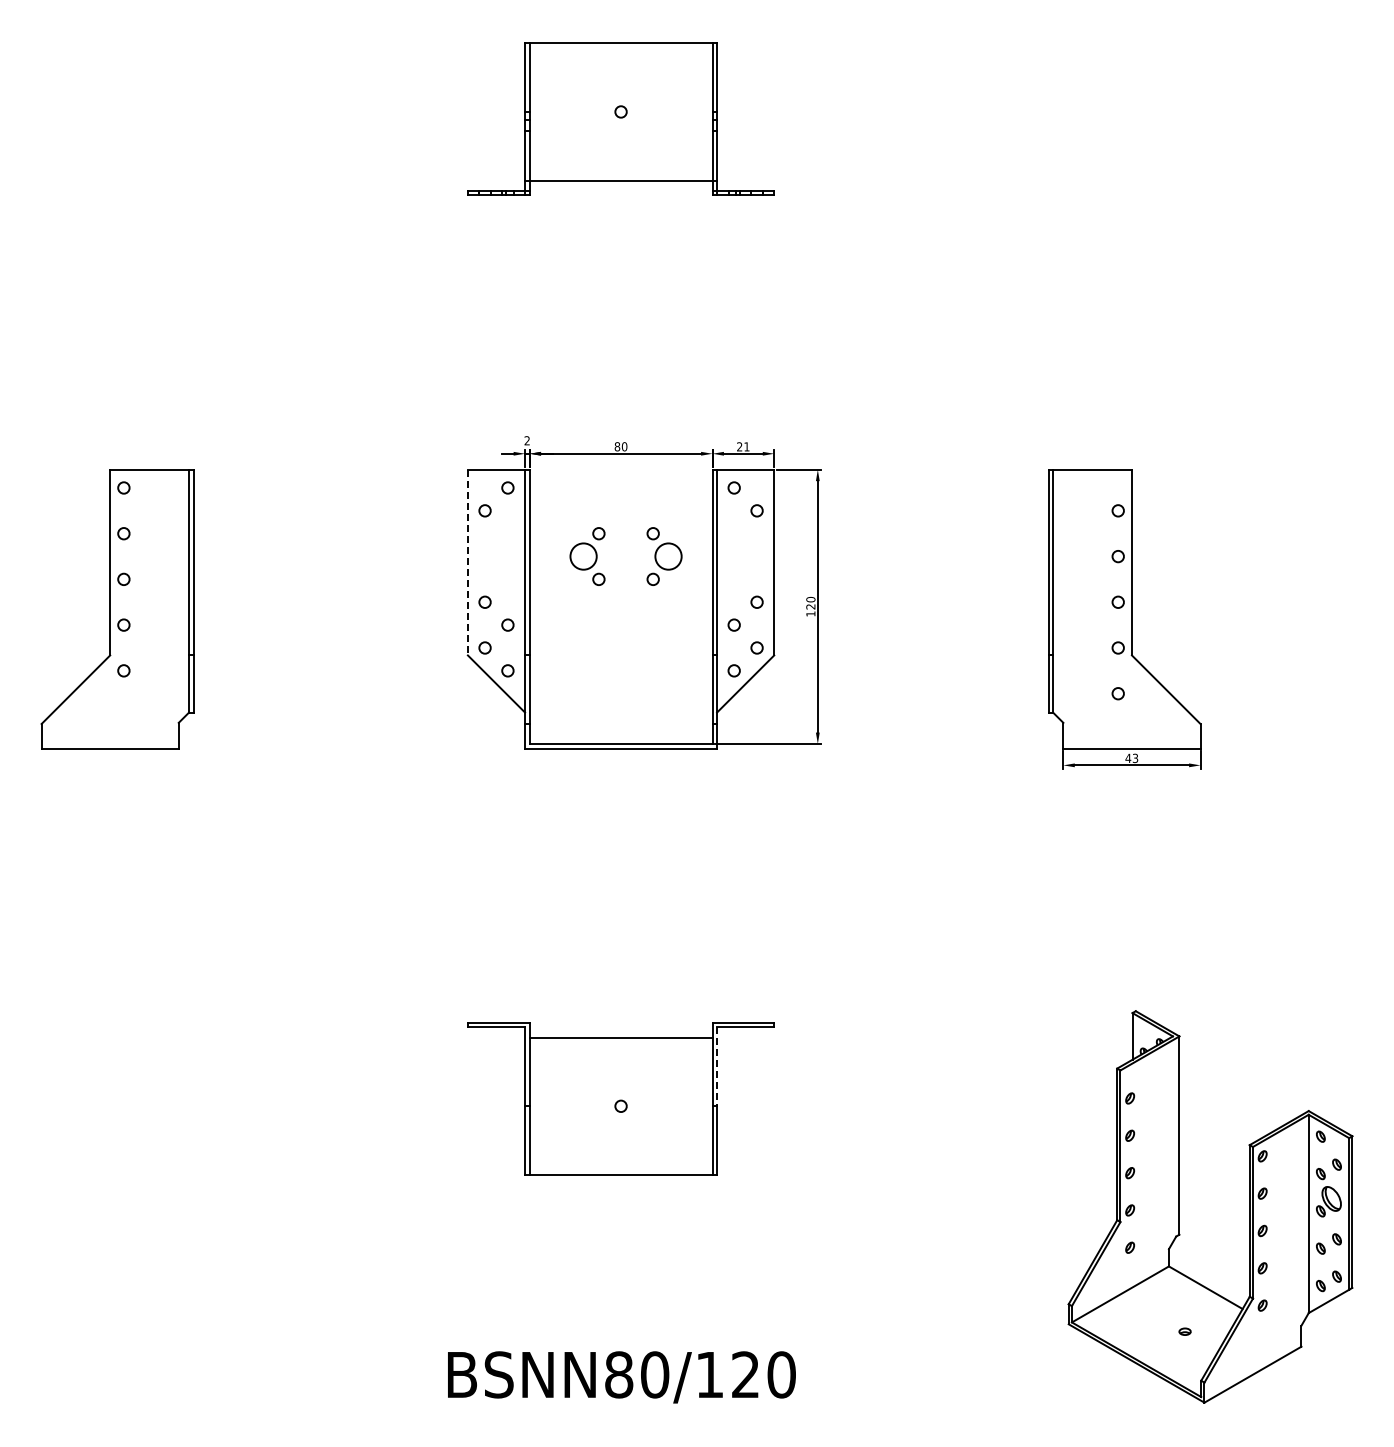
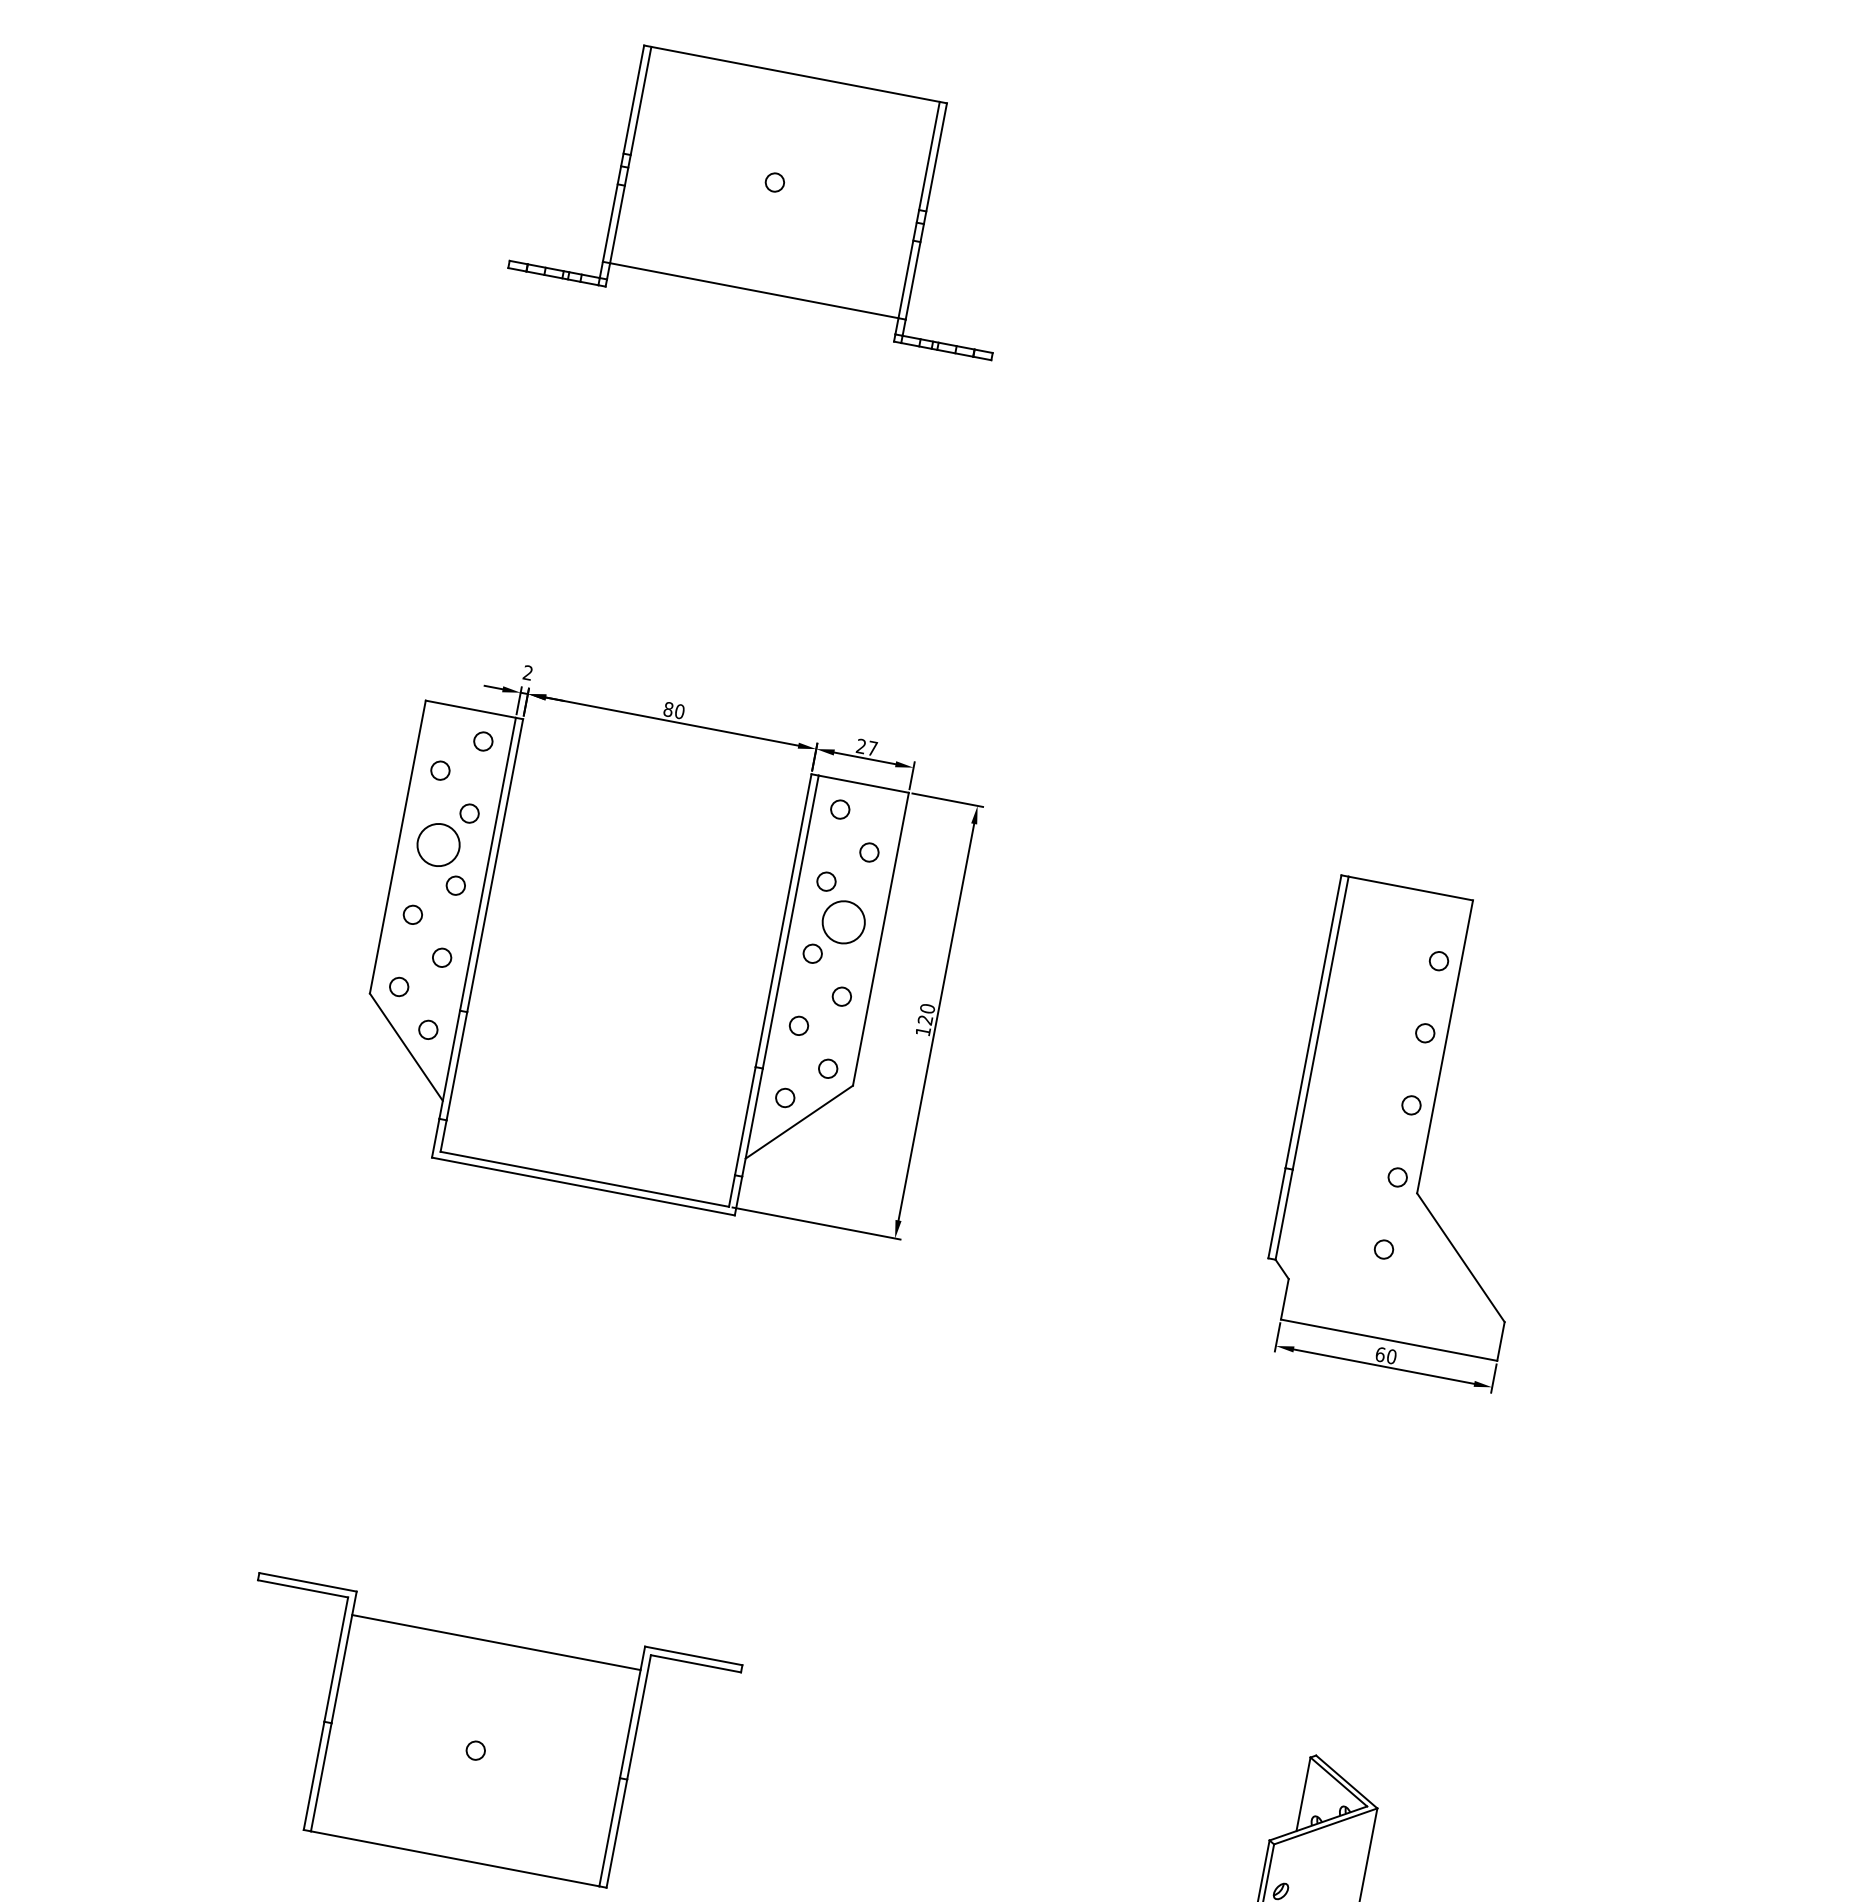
text: (746, 446) -> (872, 747), 21 -> 27
part: (587, 556) -> (444, 846), moved
part: (664, 556) -> (837, 921), moved
line: (467, 562) -> (397, 846), dashed -> solid
text: (1131, 758) -> (1385, 1355), 43 -> 60
line: (717, 1067) -> (639, 1718), dashed -> solid

